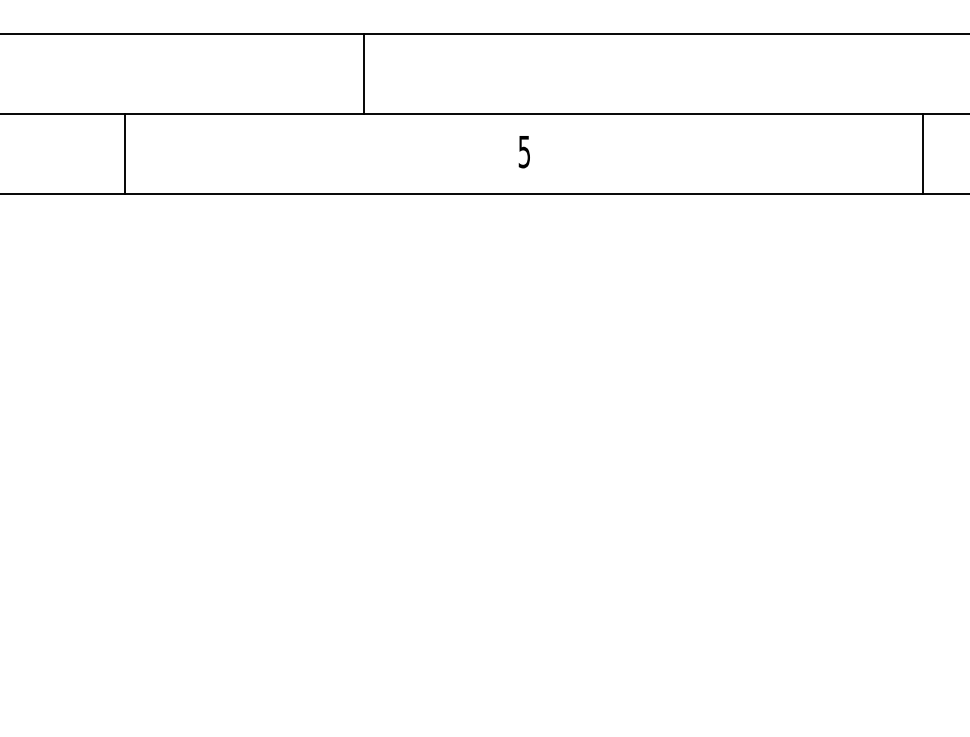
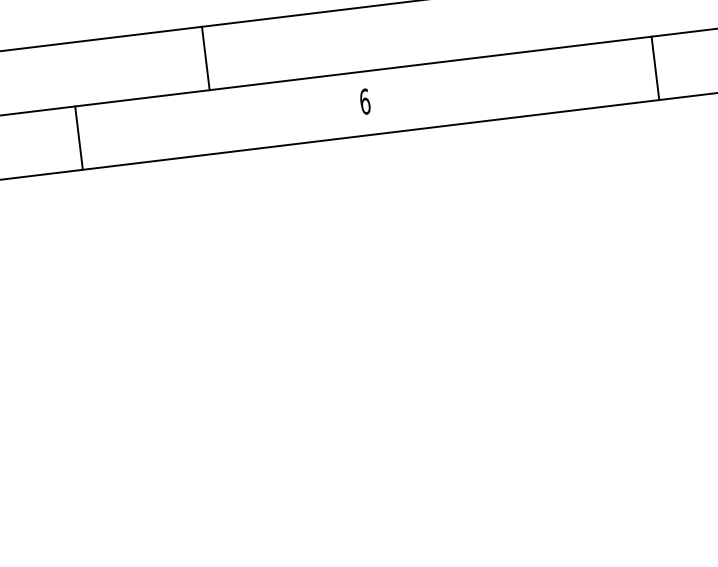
line: (364, 74) -> (205, 58), moved
text: (524, 151) -> (365, 101), 5 -> 6
line: (125, 153) -> (79, 137), moved
line: (922, 153) -> (655, 67), moved

